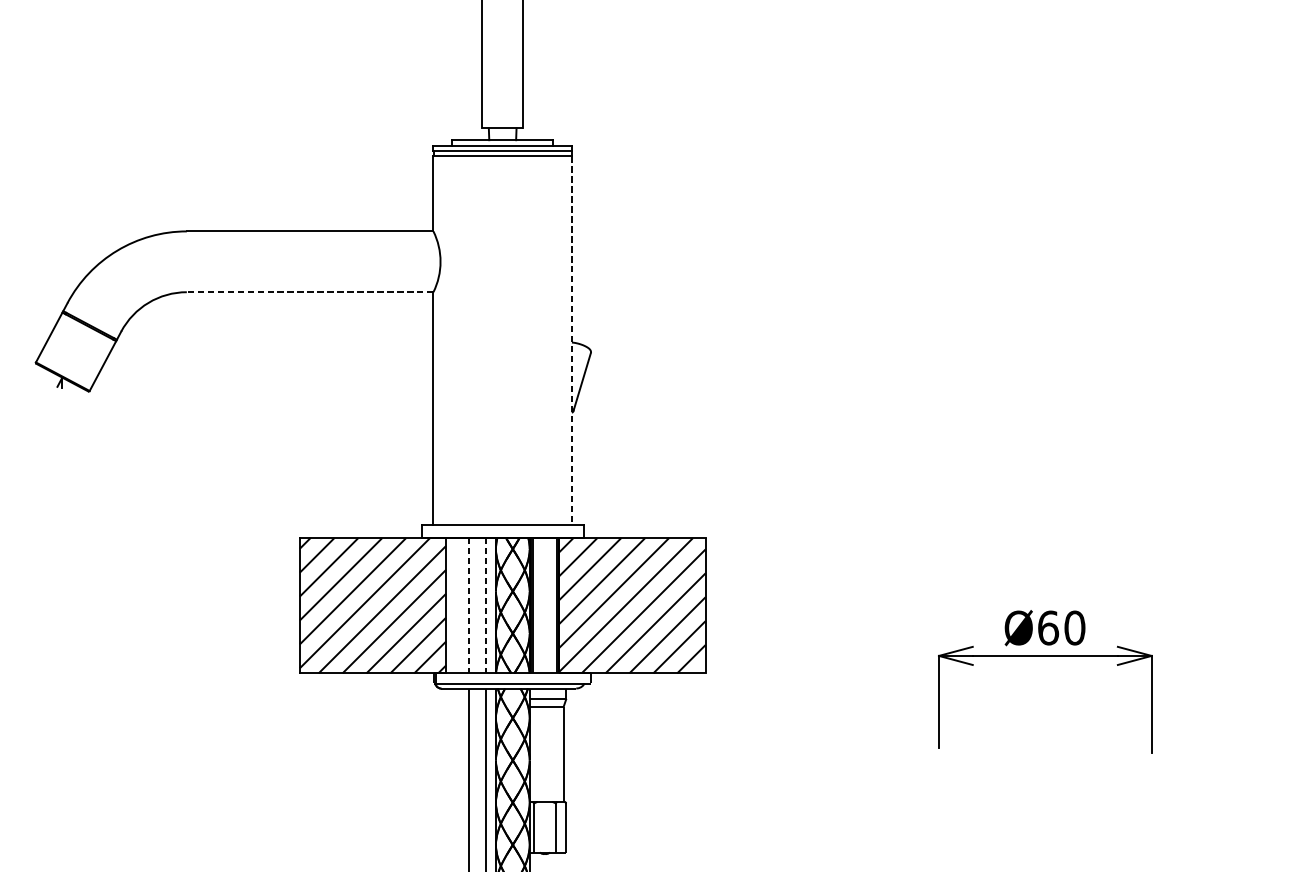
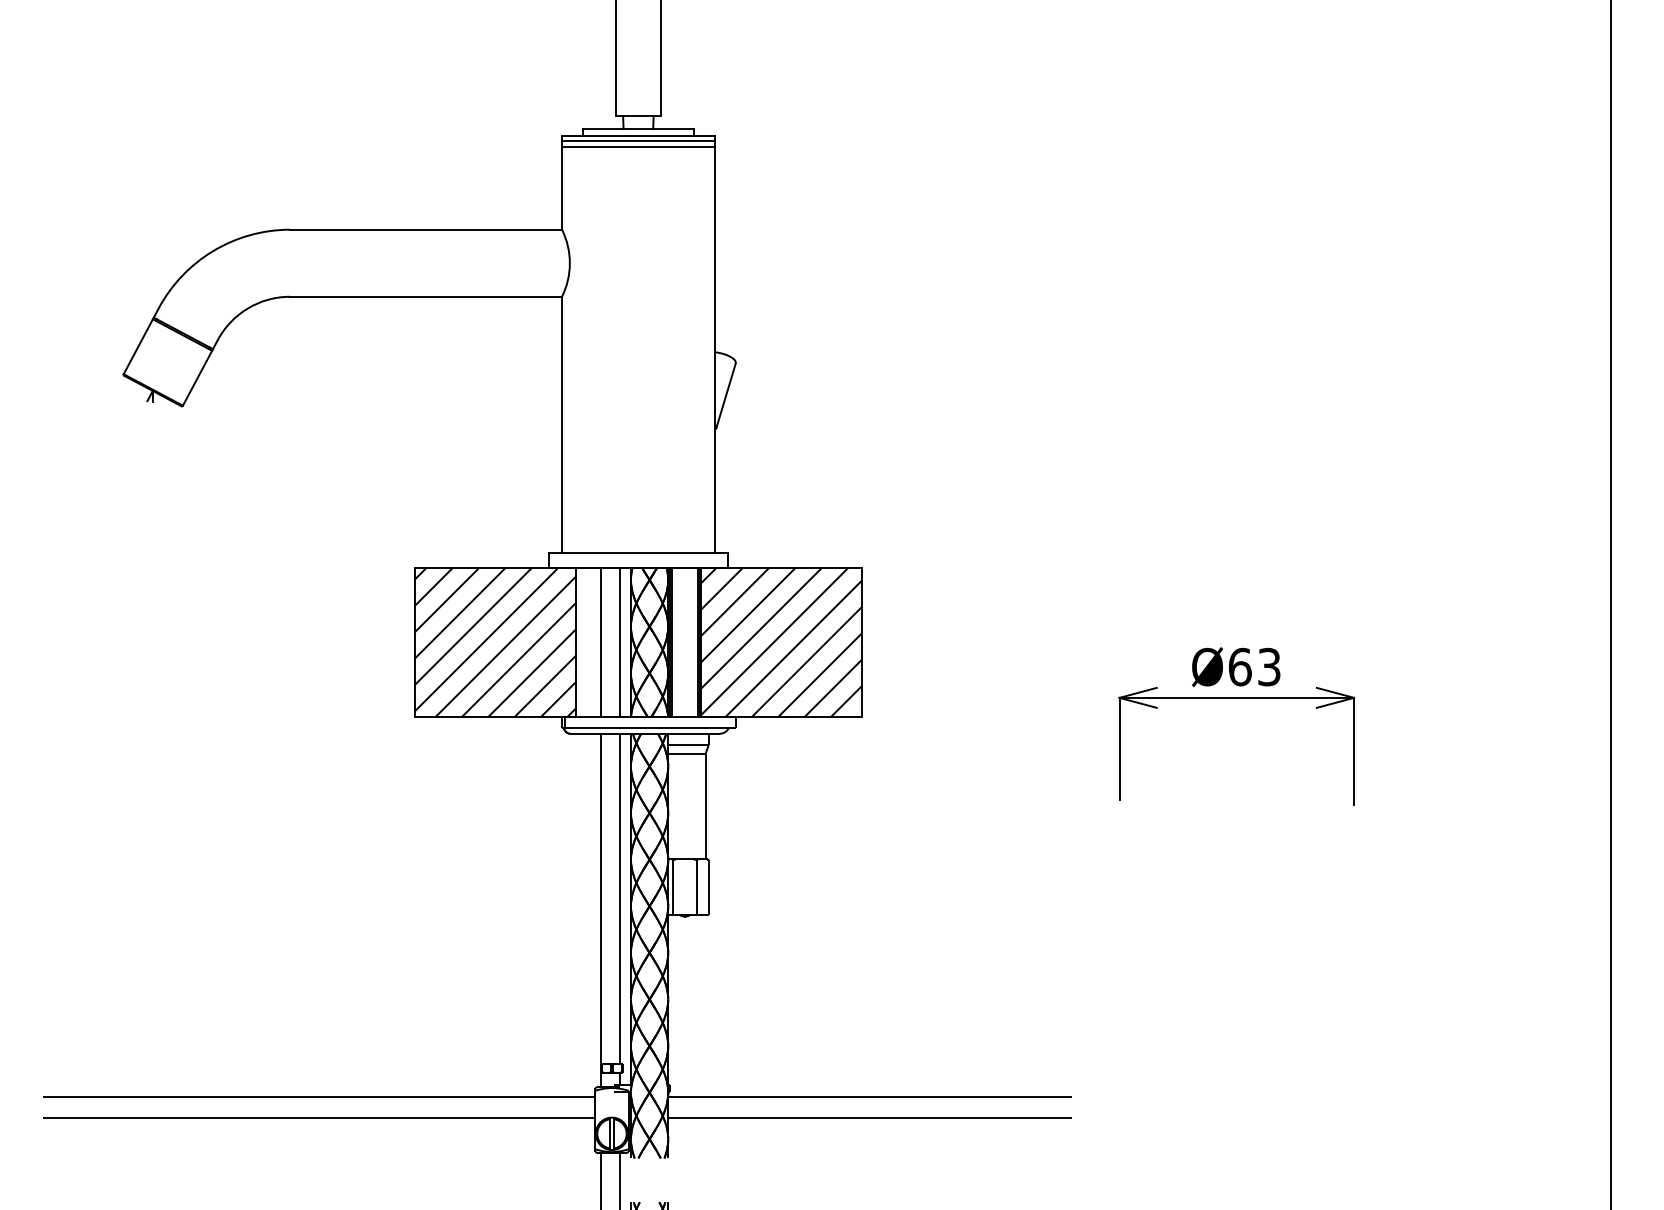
line: (310, 291) -> (426, 296), dashed -> solid
line: (571, 340) -> (714, 350), dashed -> solid
line: (469, 605) -> (601, 642), dashed -> solid
line: (485, 605) -> (619, 642), dashed -> solid
text: (1074, 627) -> (1269, 666), Ø60 -> Ø63

